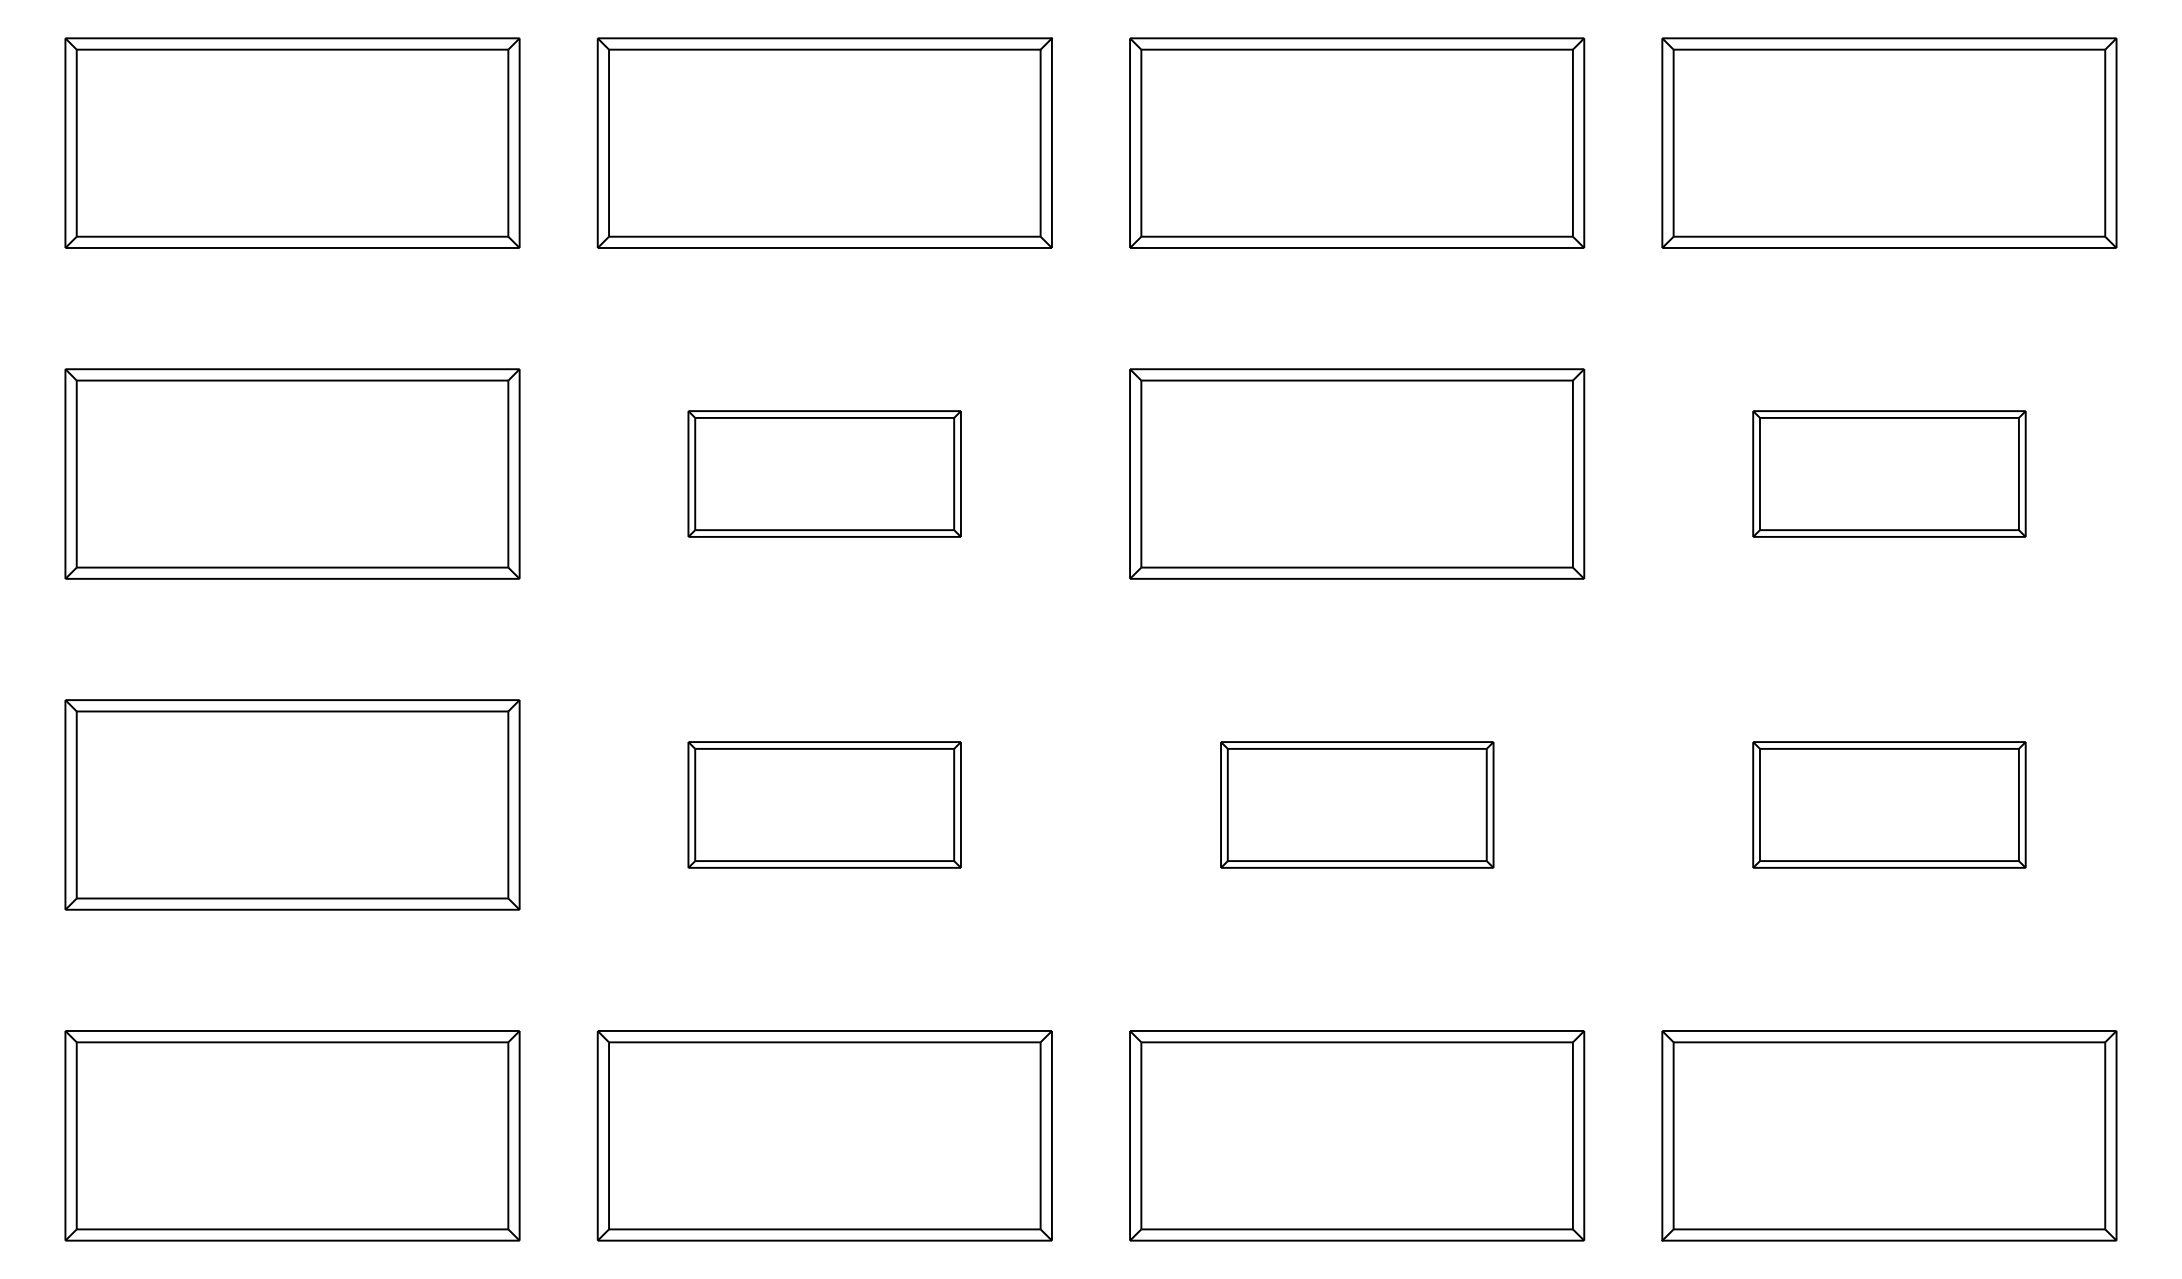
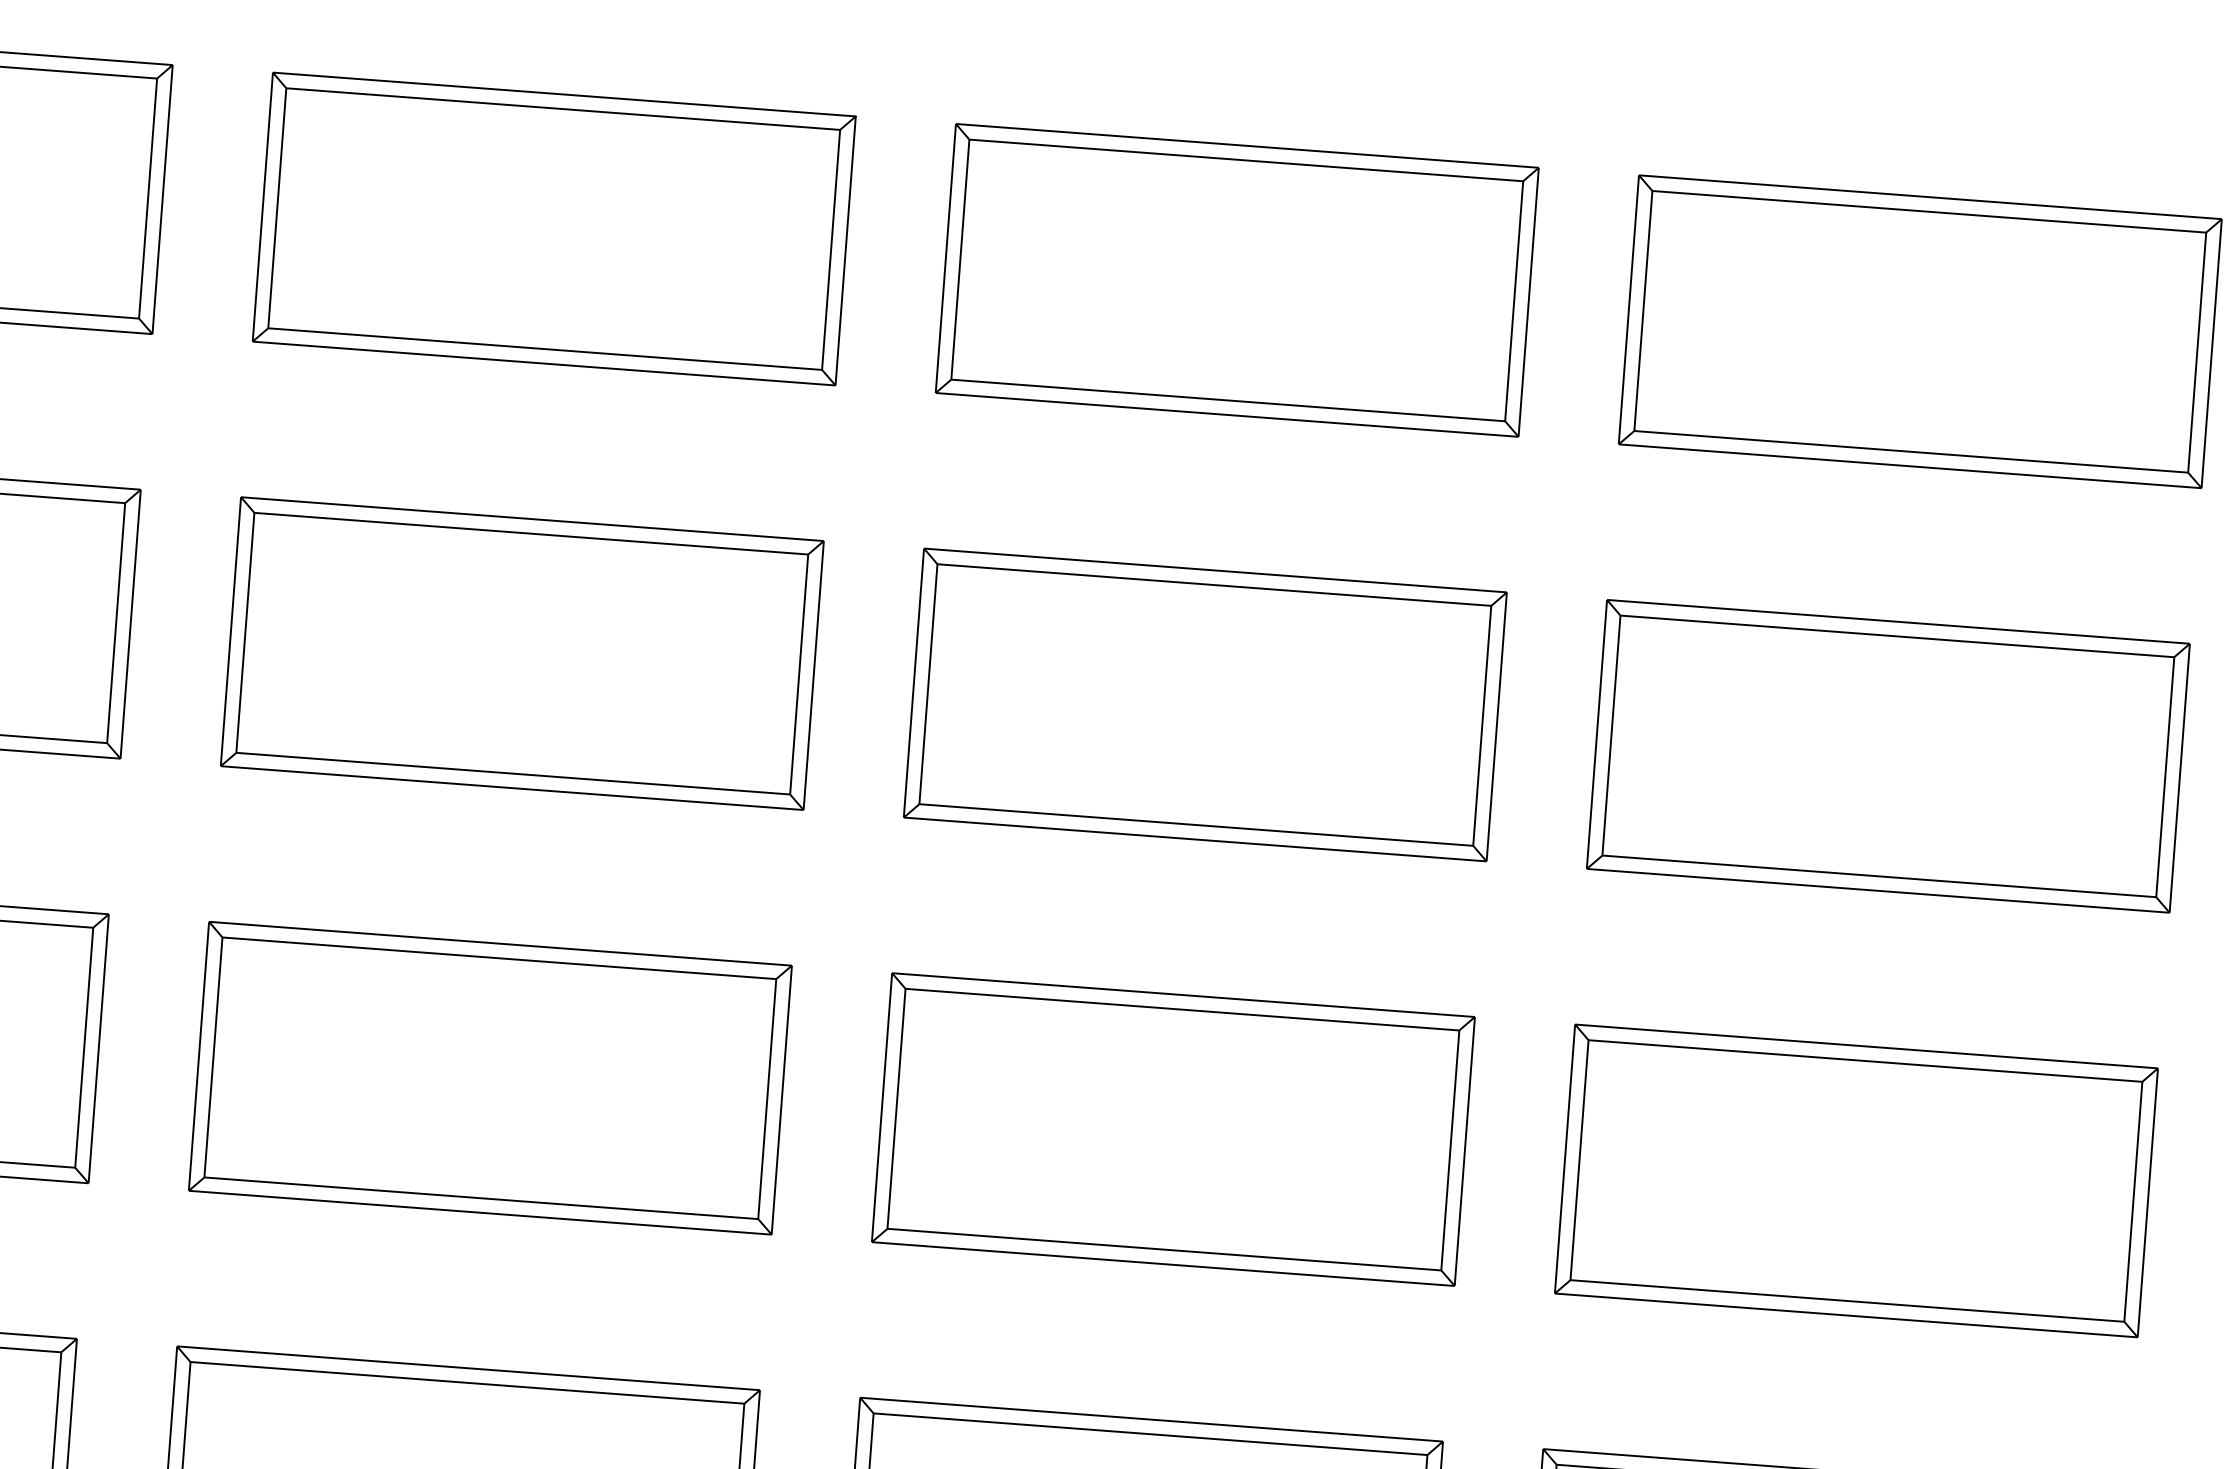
part: (824, 473) -> (521, 652), size x1.67
part: (1889, 473) -> (1888, 755), size x1.67
part: (824, 804) -> (489, 1077), size x1.67
part: (1357, 804) -> (1173, 1129), size x1.67
part: (1889, 804) -> (1856, 1180), size x1.67

